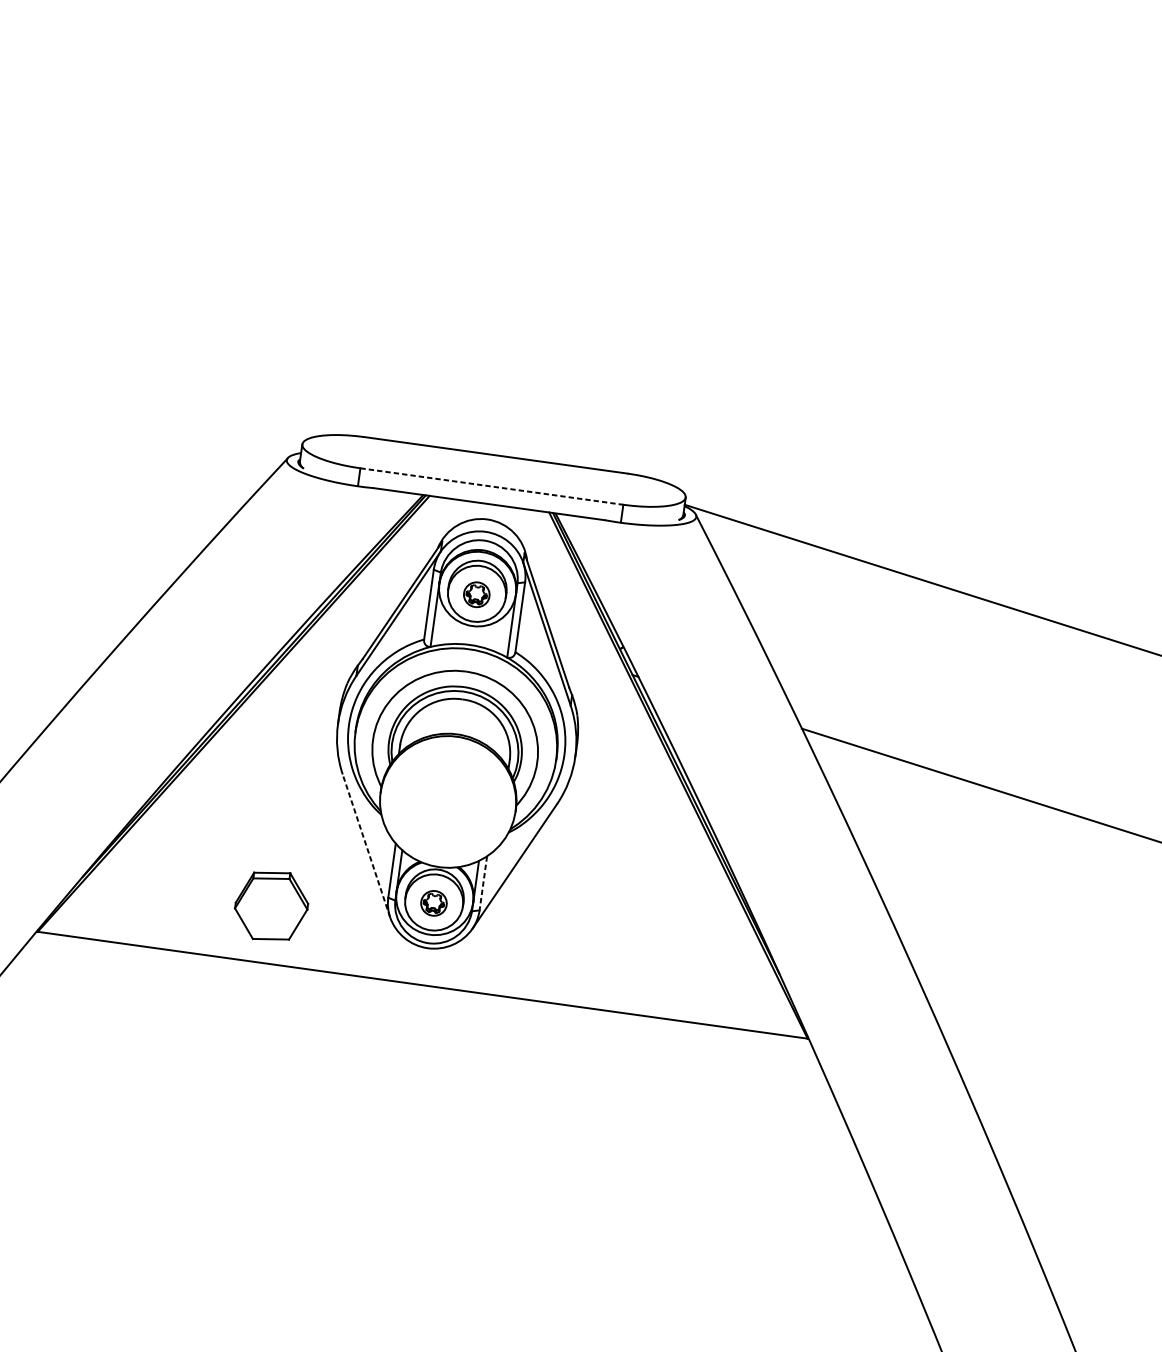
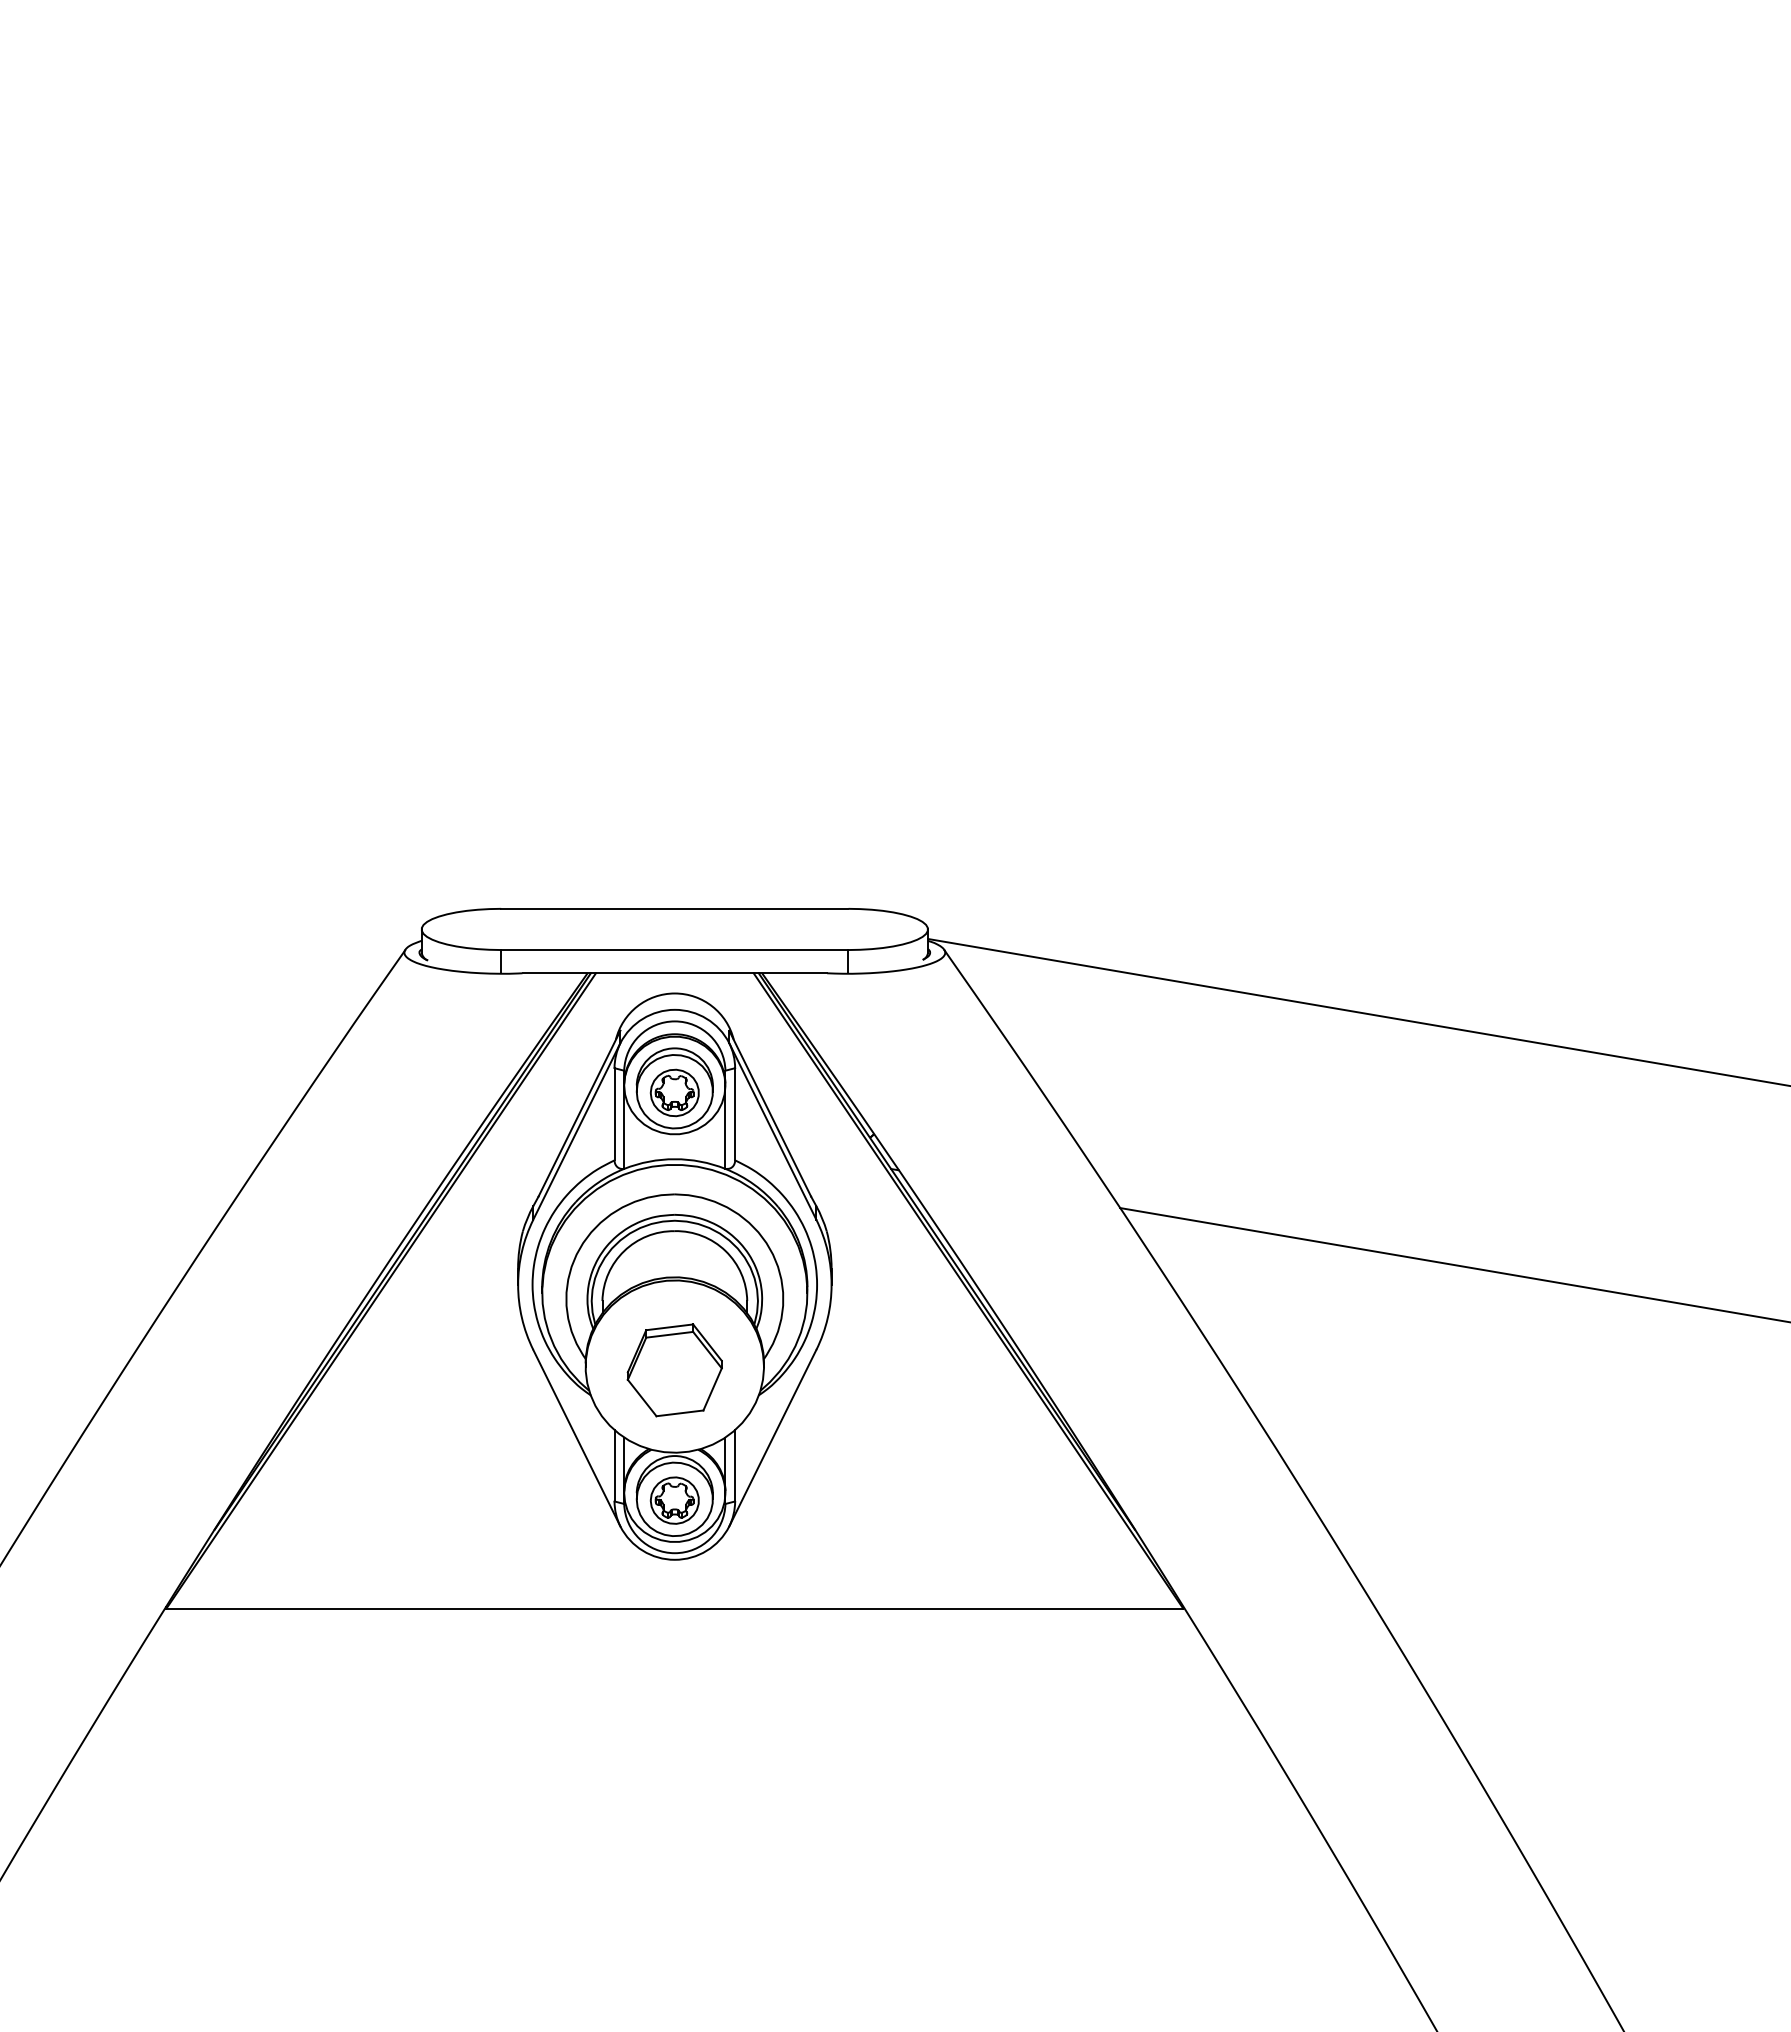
line: (491, 486) -> (674, 950), dashed -> solid
part: (476, 594) -> (674, 1092), size x1.43
line: (366, 845) -> (576, 1437), dashed -> solid
line: (483, 883) -> (735, 1465), dashed -> solid
part: (433, 903) -> (674, 1500), size x1.43
part: (271, 906) -> (674, 1370), moved

